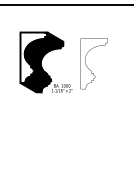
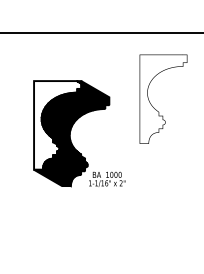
part: (87, 66) -> (151, 103), moved

